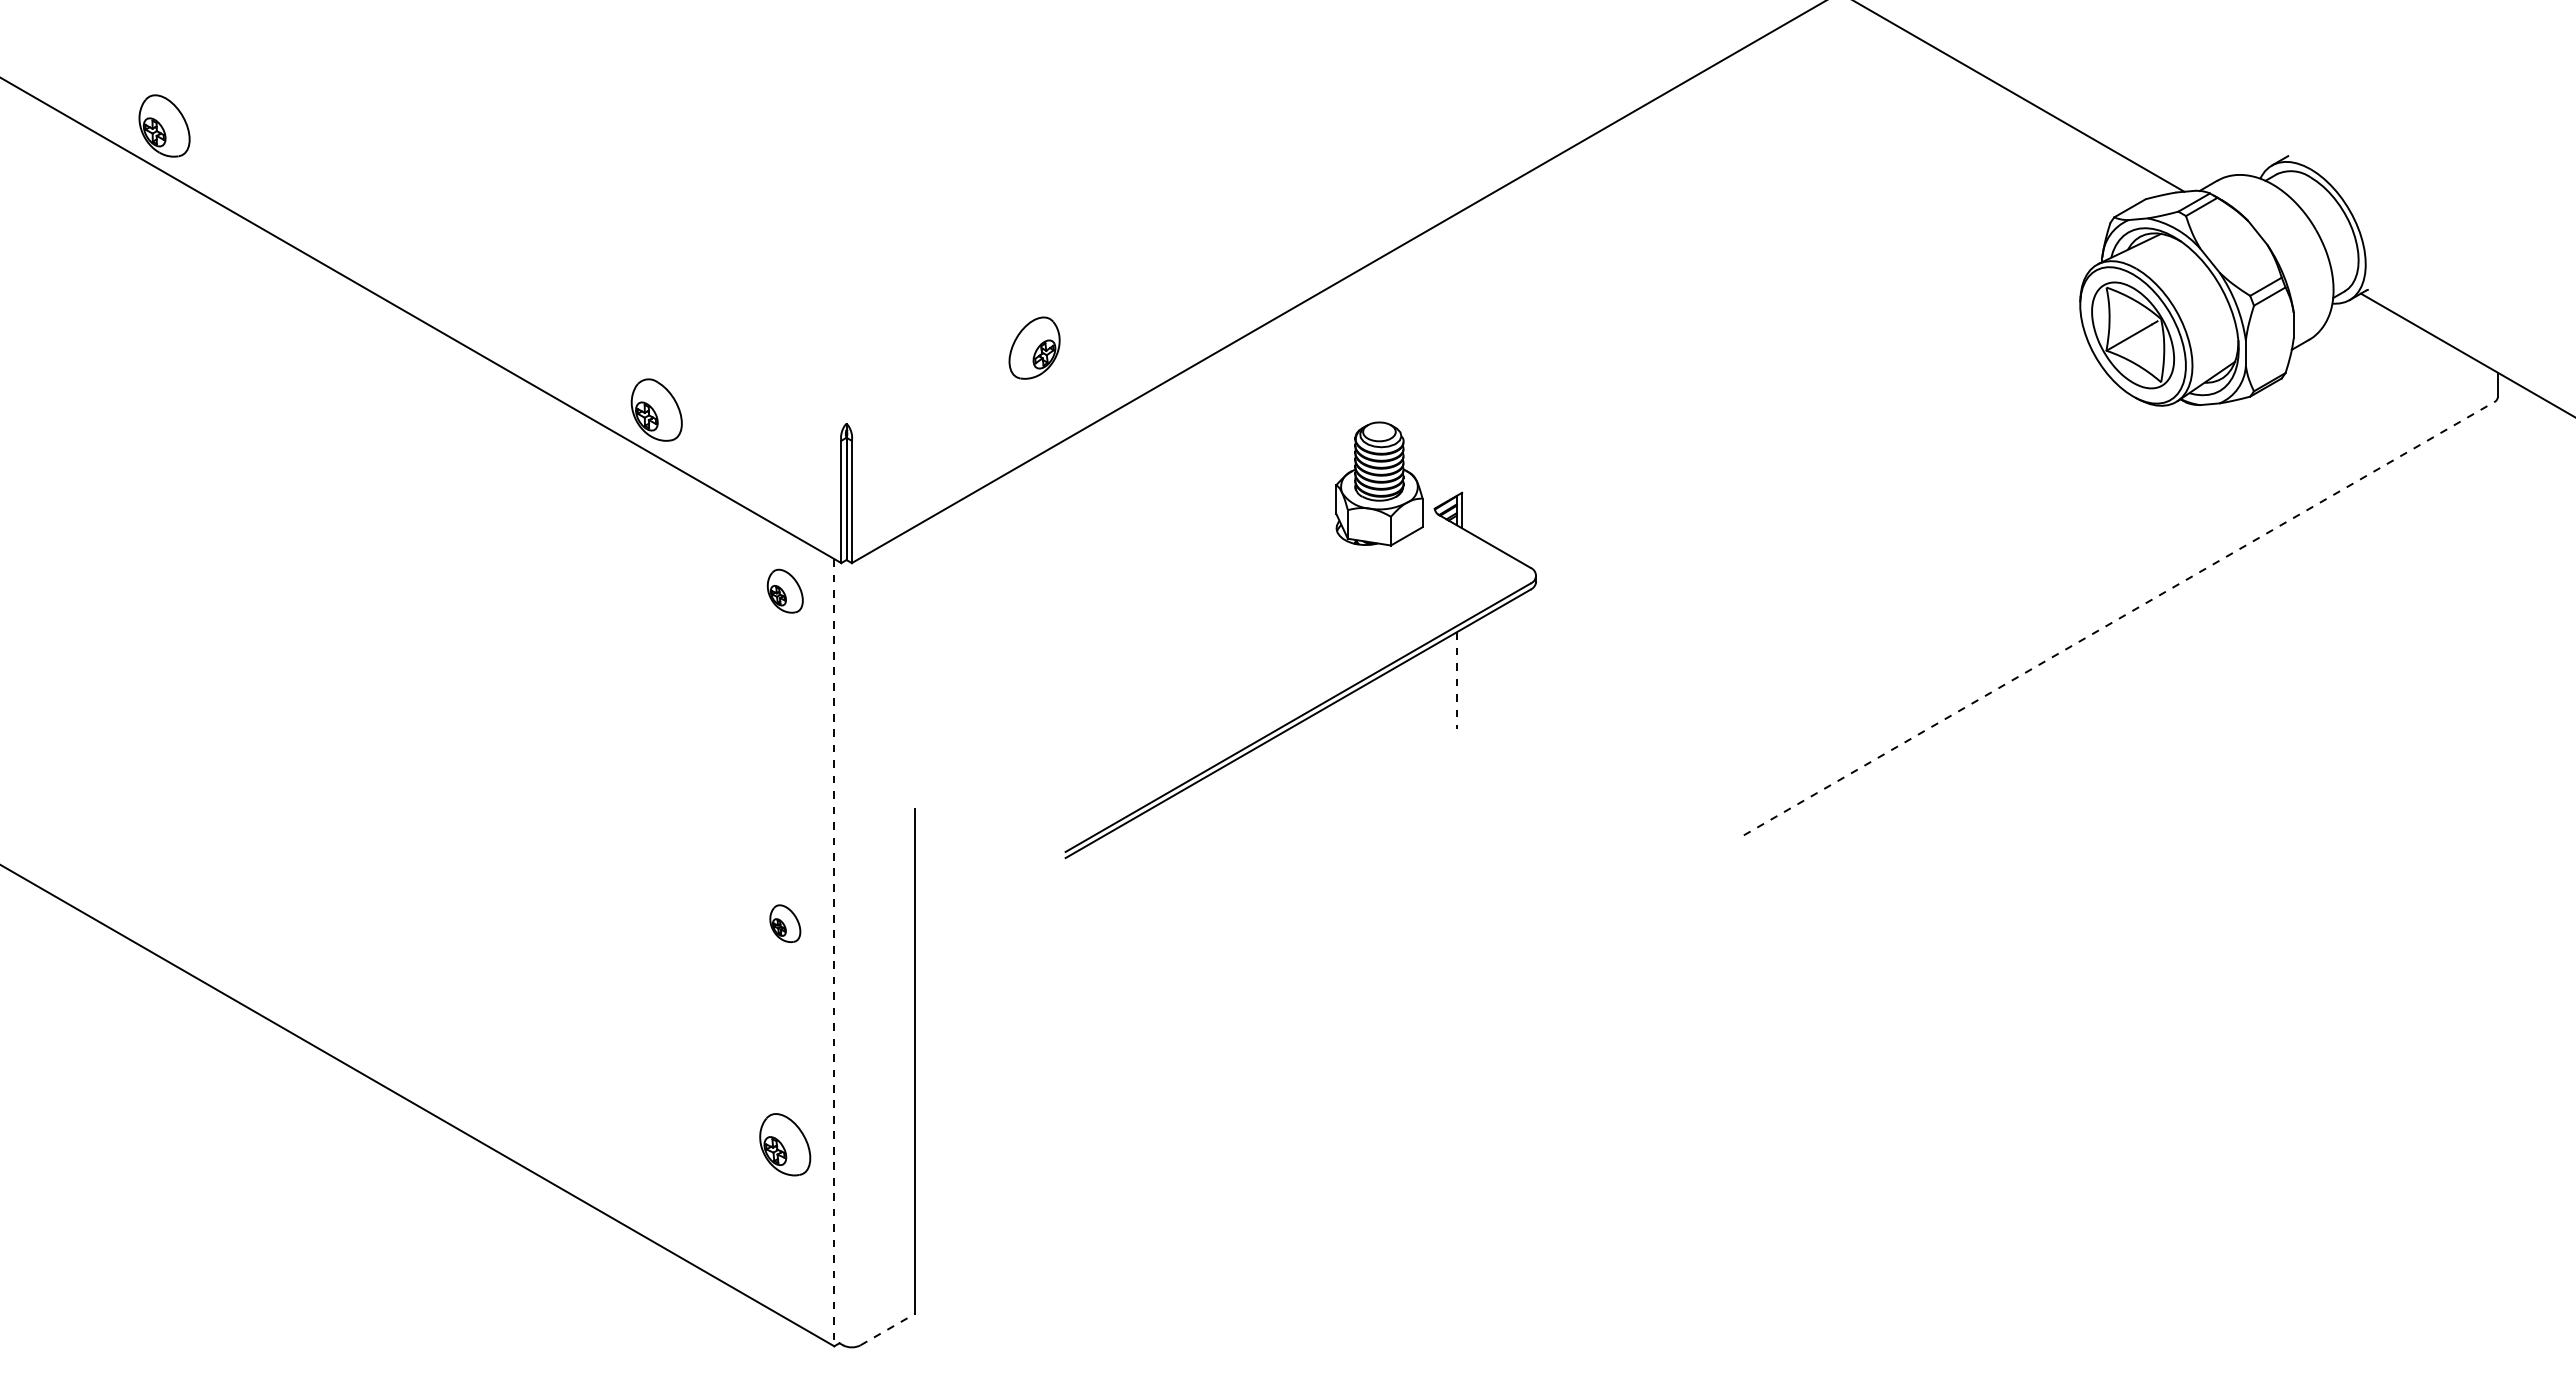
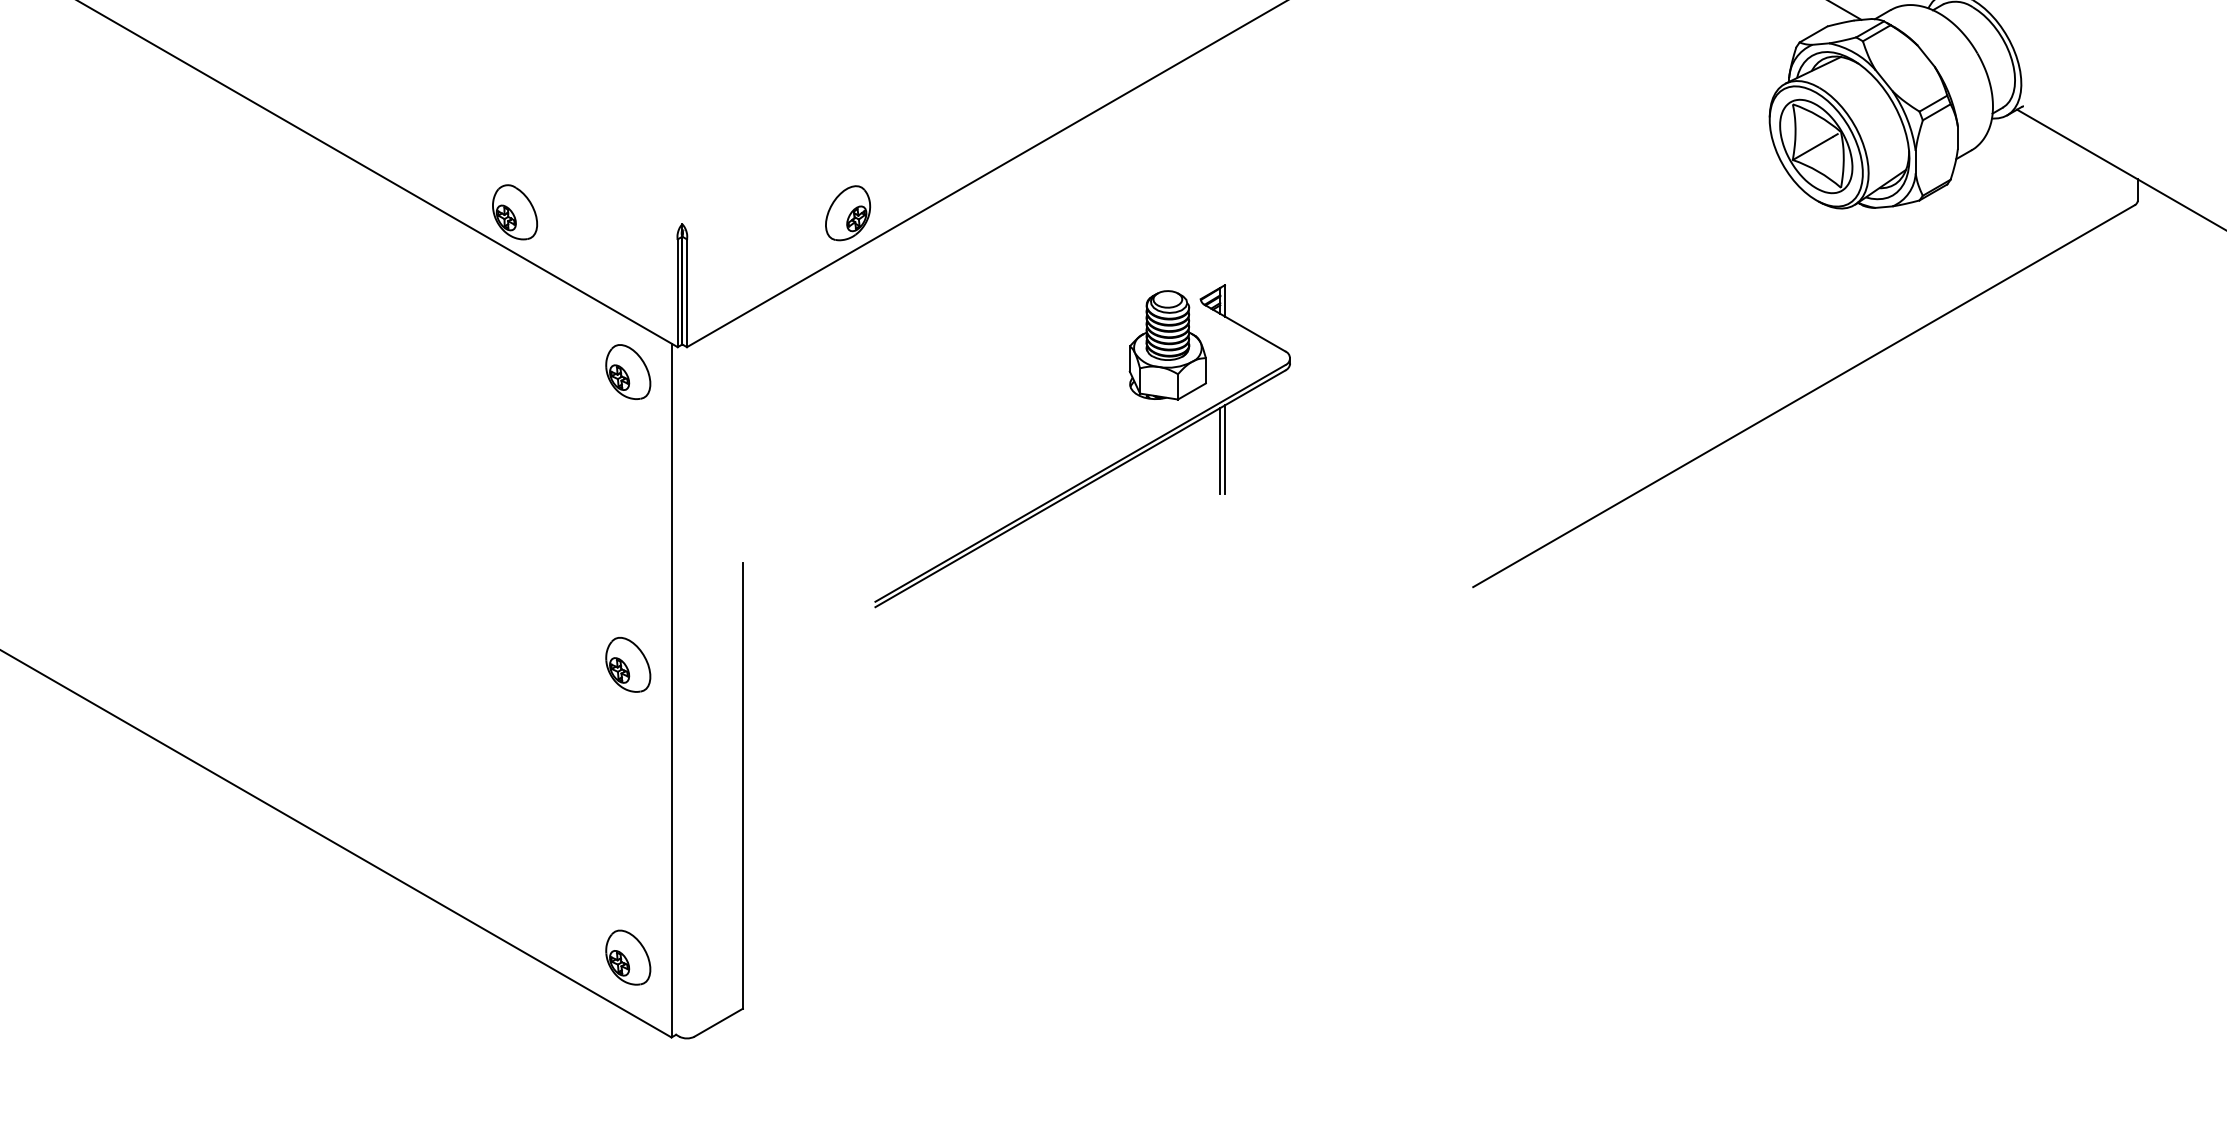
part: (1034, 347) -> (847, 212), moved
part: (1379, 483) -> (1167, 344), moved
part: (785, 590) -> (628, 371), size x1.43
line: (2119, 618) -> (1804, 396), dashed -> solid
line: (1462, 679) -> (1225, 449), added
line: (1456, 680) -> (1219, 450), dashed -> solid
part: (785, 923) -> (628, 664), size x1.67
line: (834, 952) -> (671, 690), dashed -> solid
part: (785, 1144) -> (628, 957), moved
line: (887, 1329) -> (718, 1022), dashed -> solid

